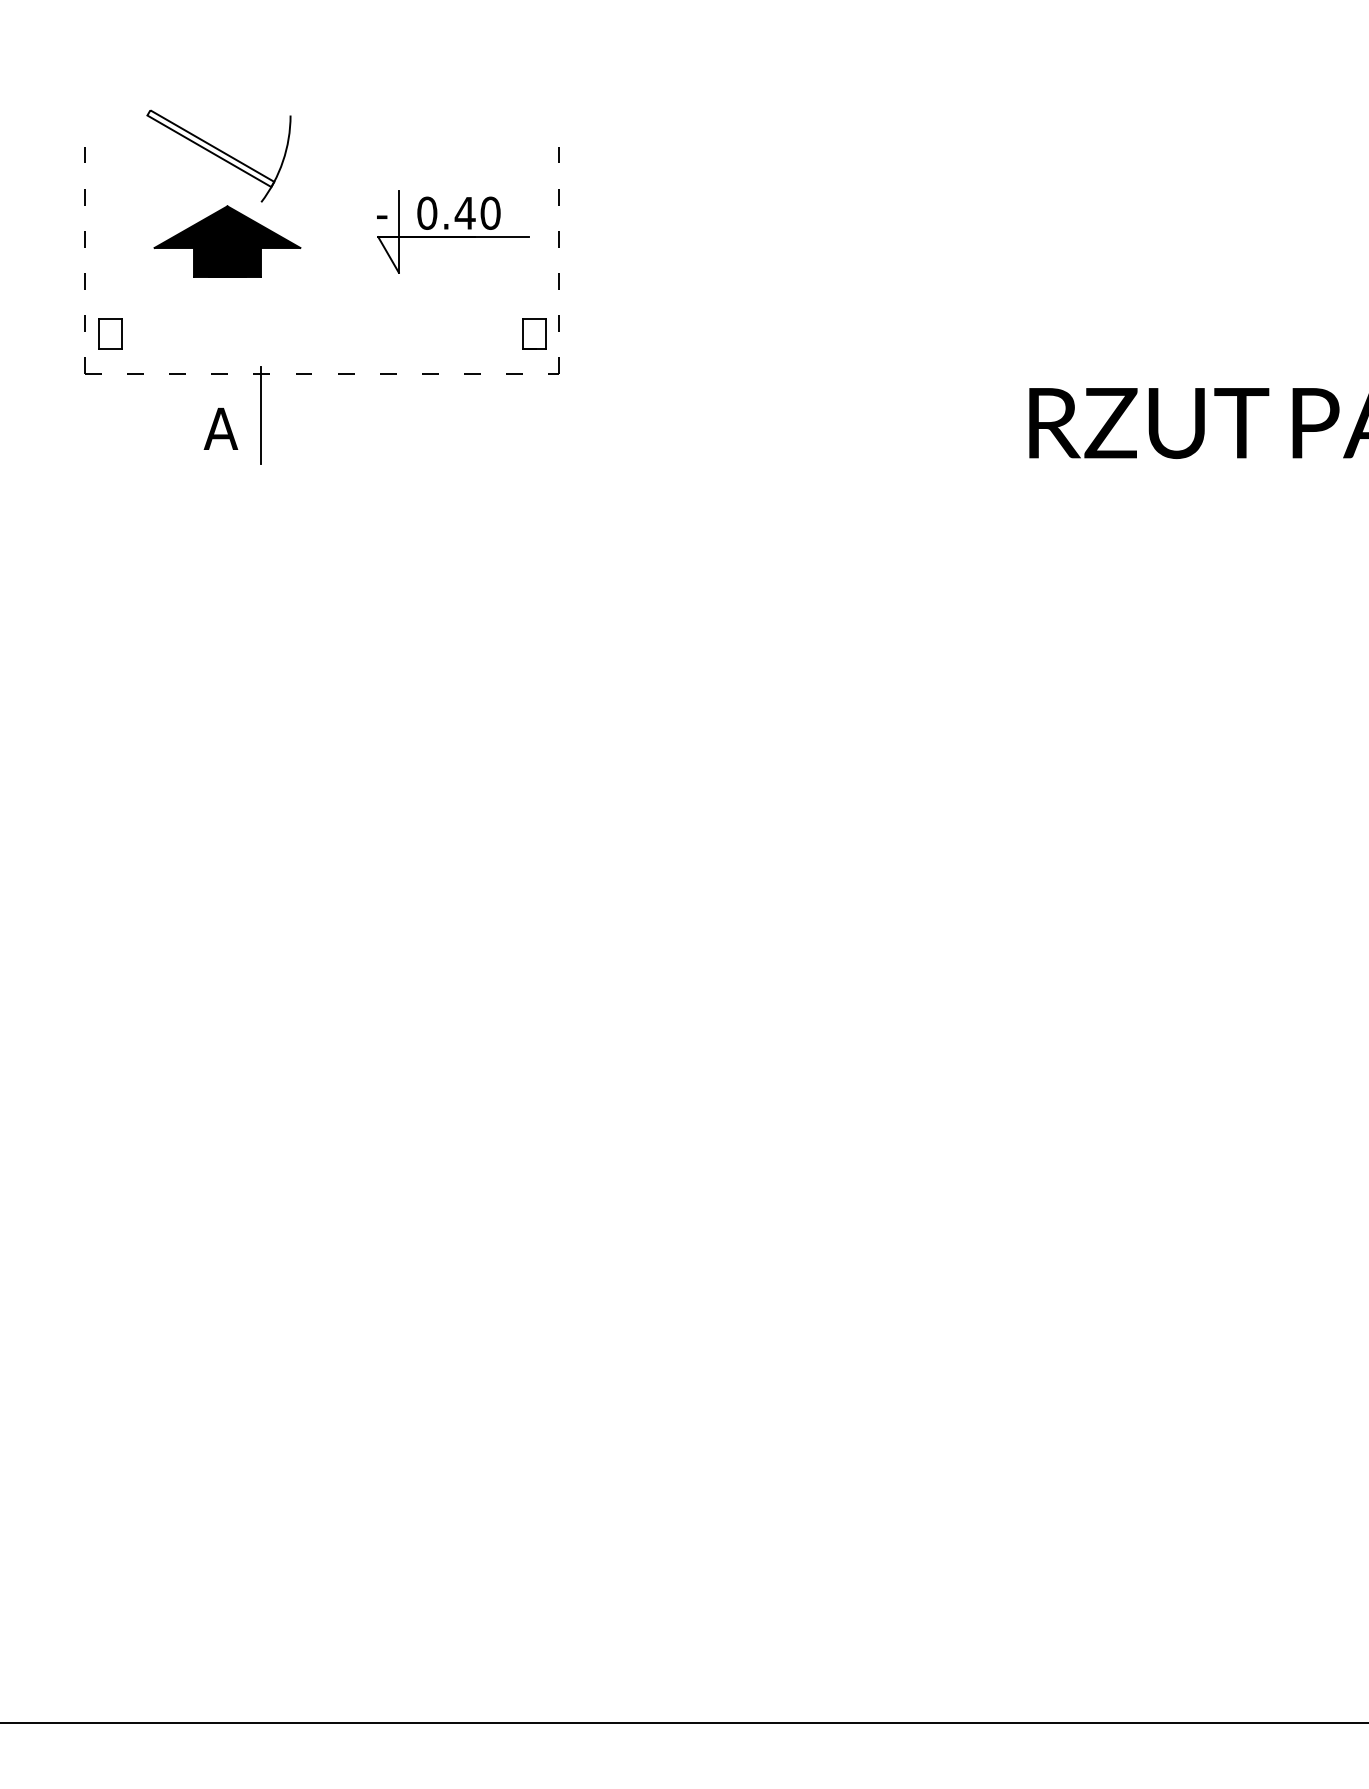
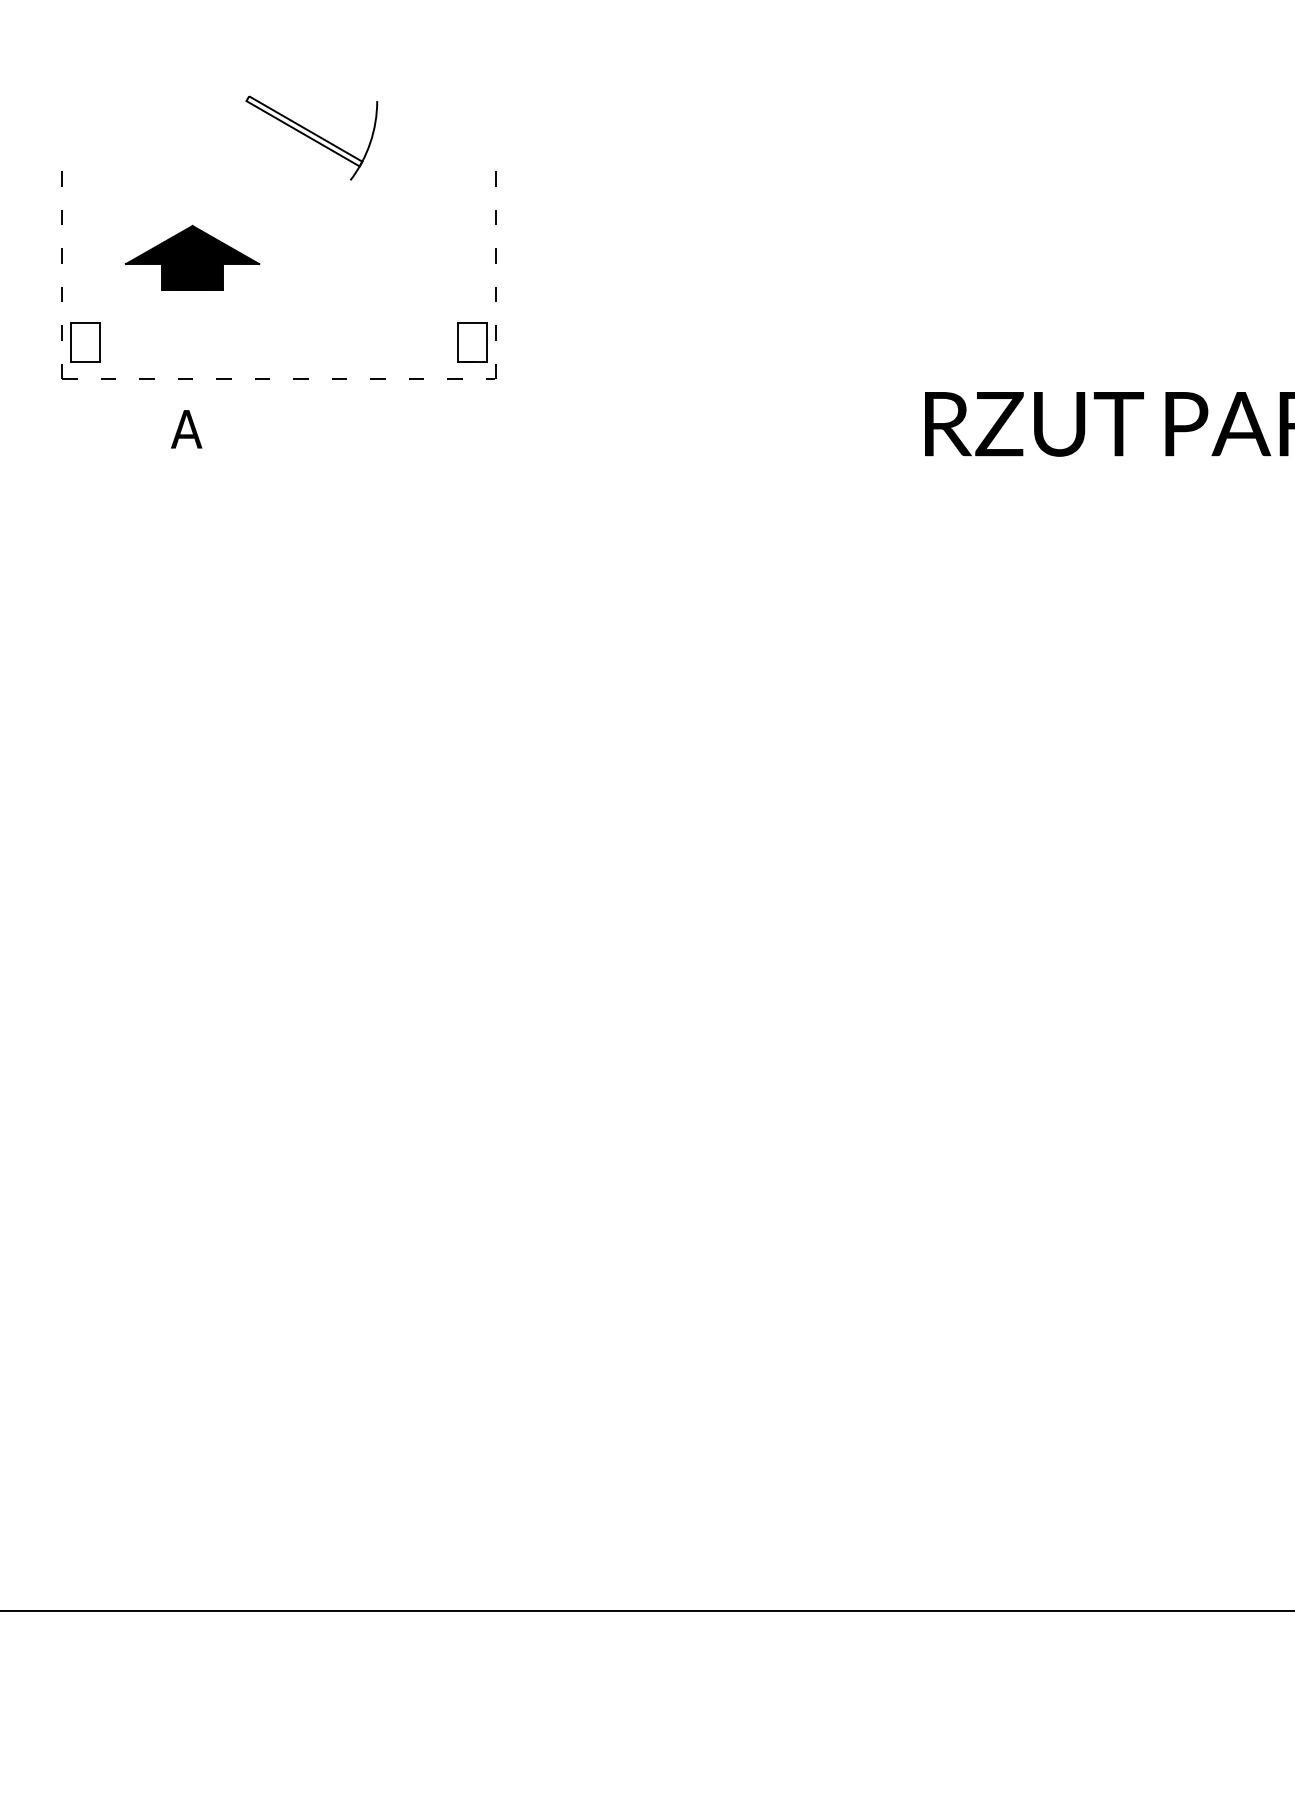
part: (218, 155) -> (311, 137), moved
part: (452, 232) -> (398, 249), removed
part: (110, 332) -> (85, 341), size x1.4
part: (533, 332) -> (472, 341), size x1.4
line: (260, 415) -> (222, 417), removed

